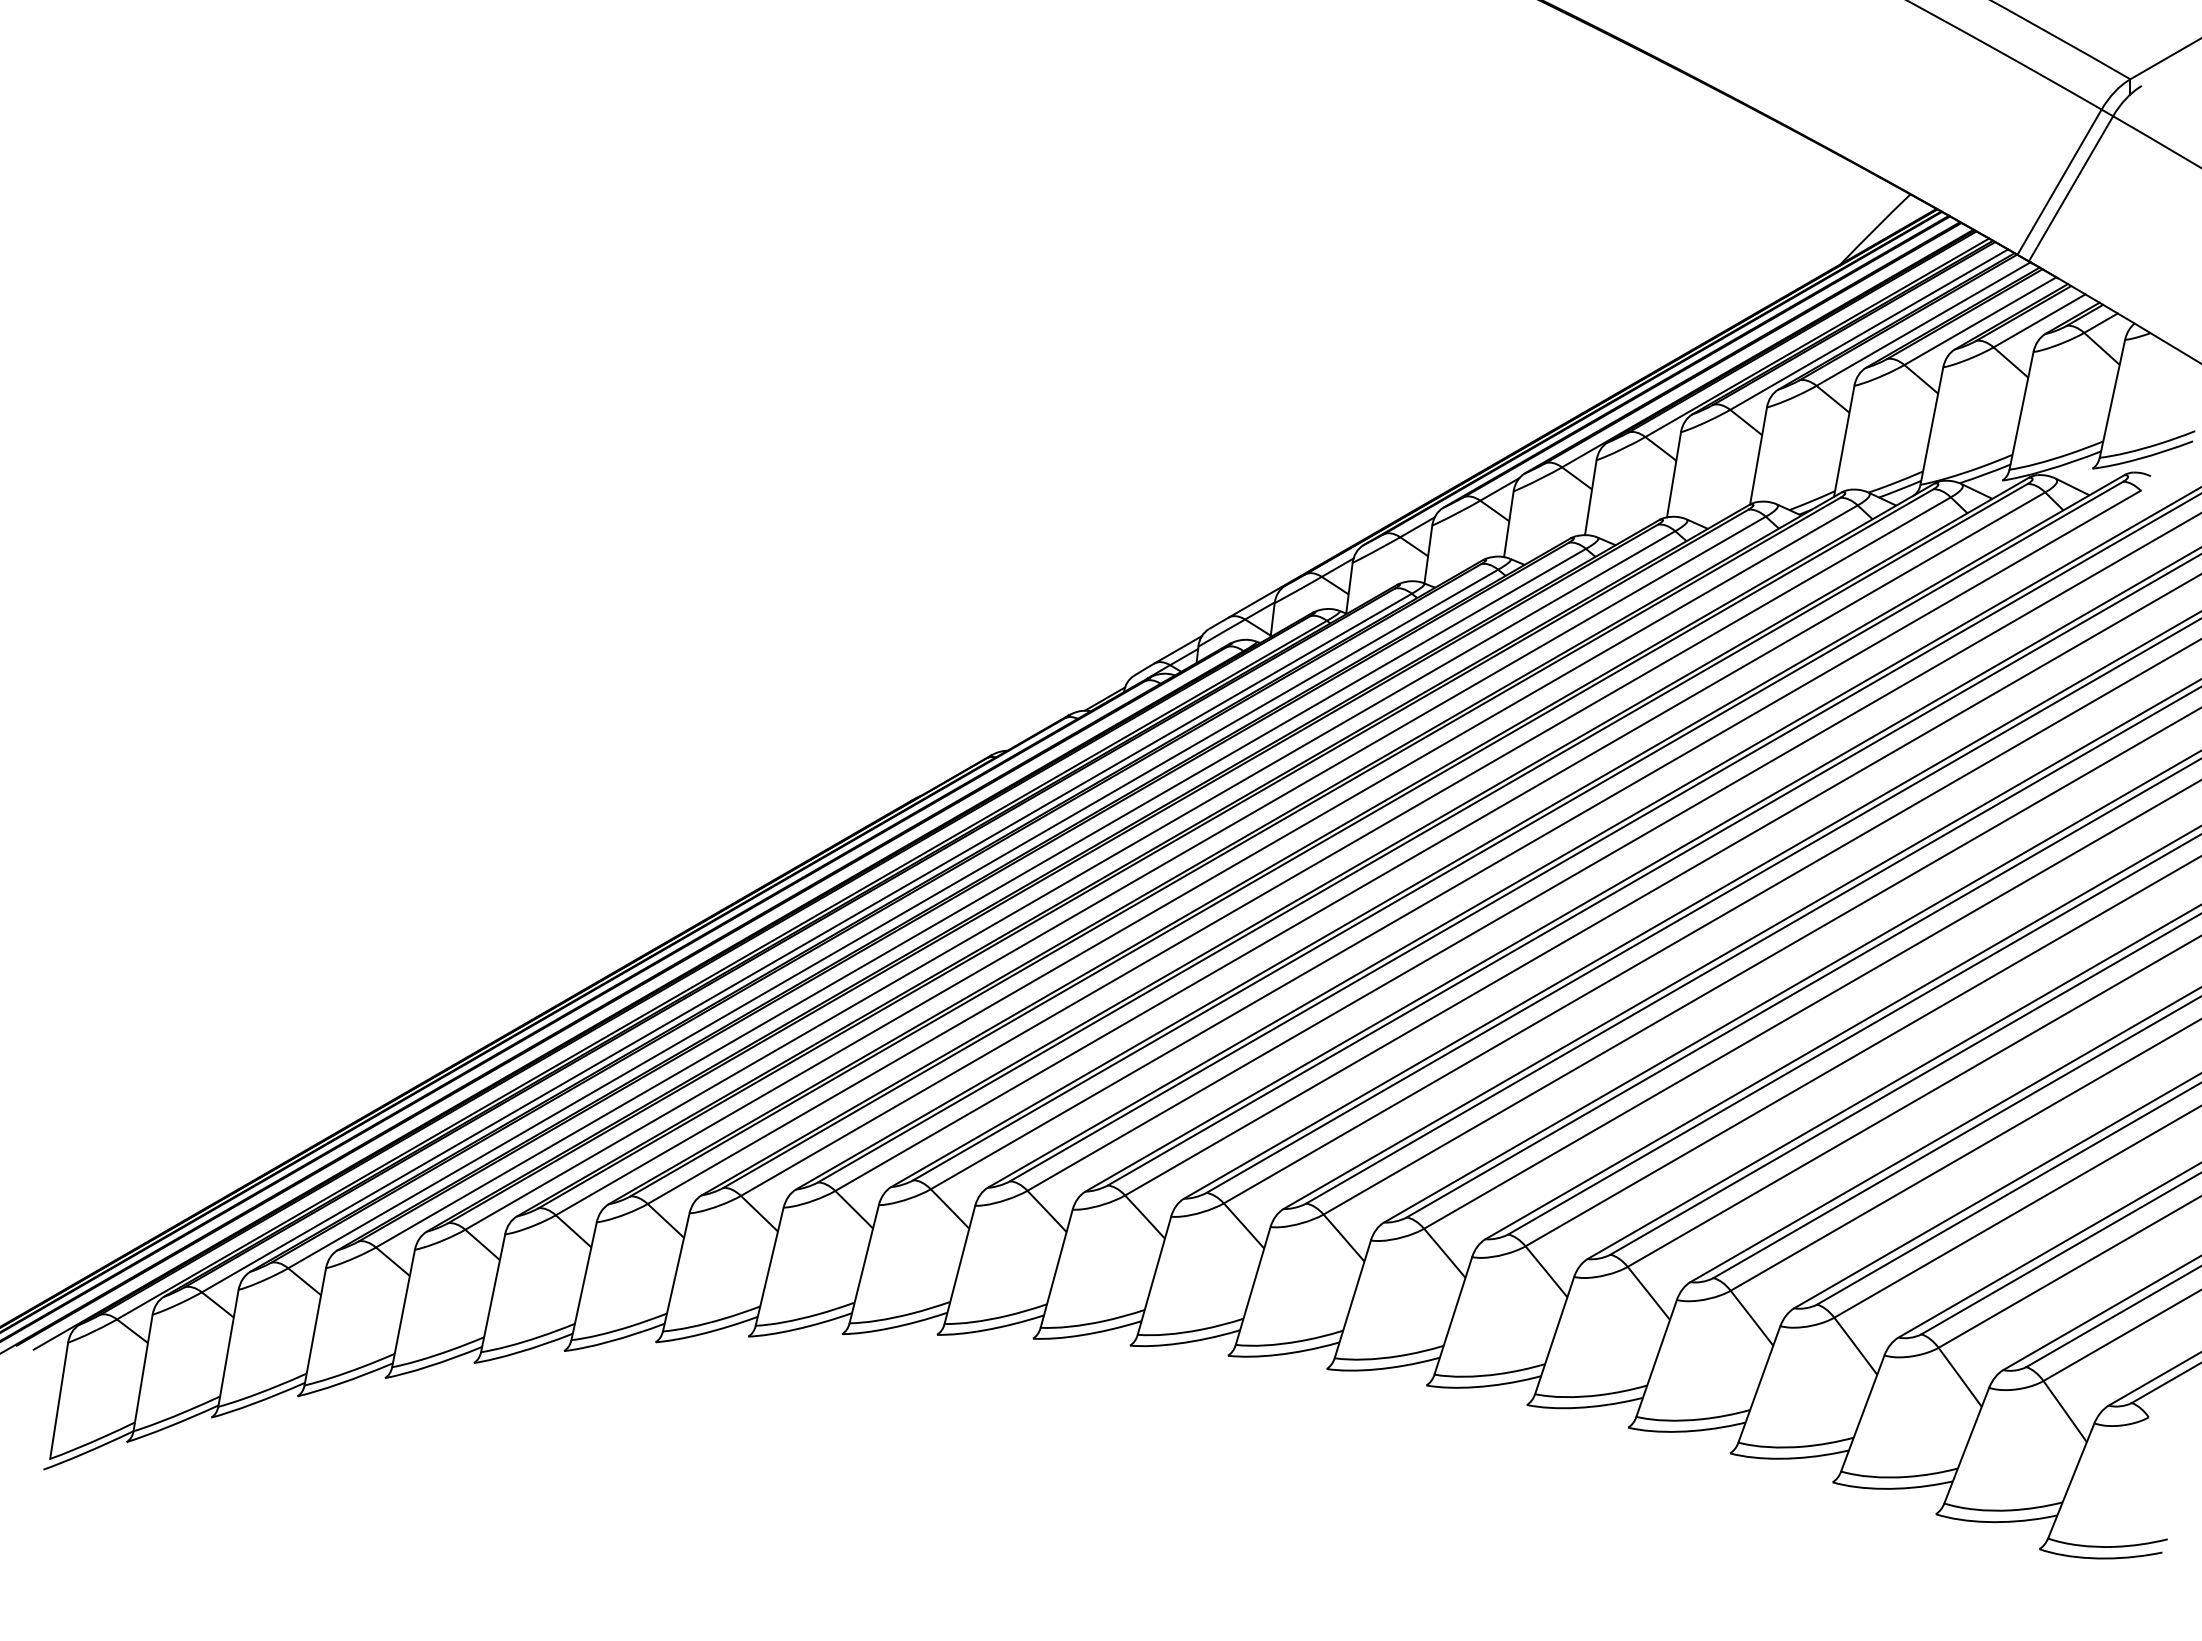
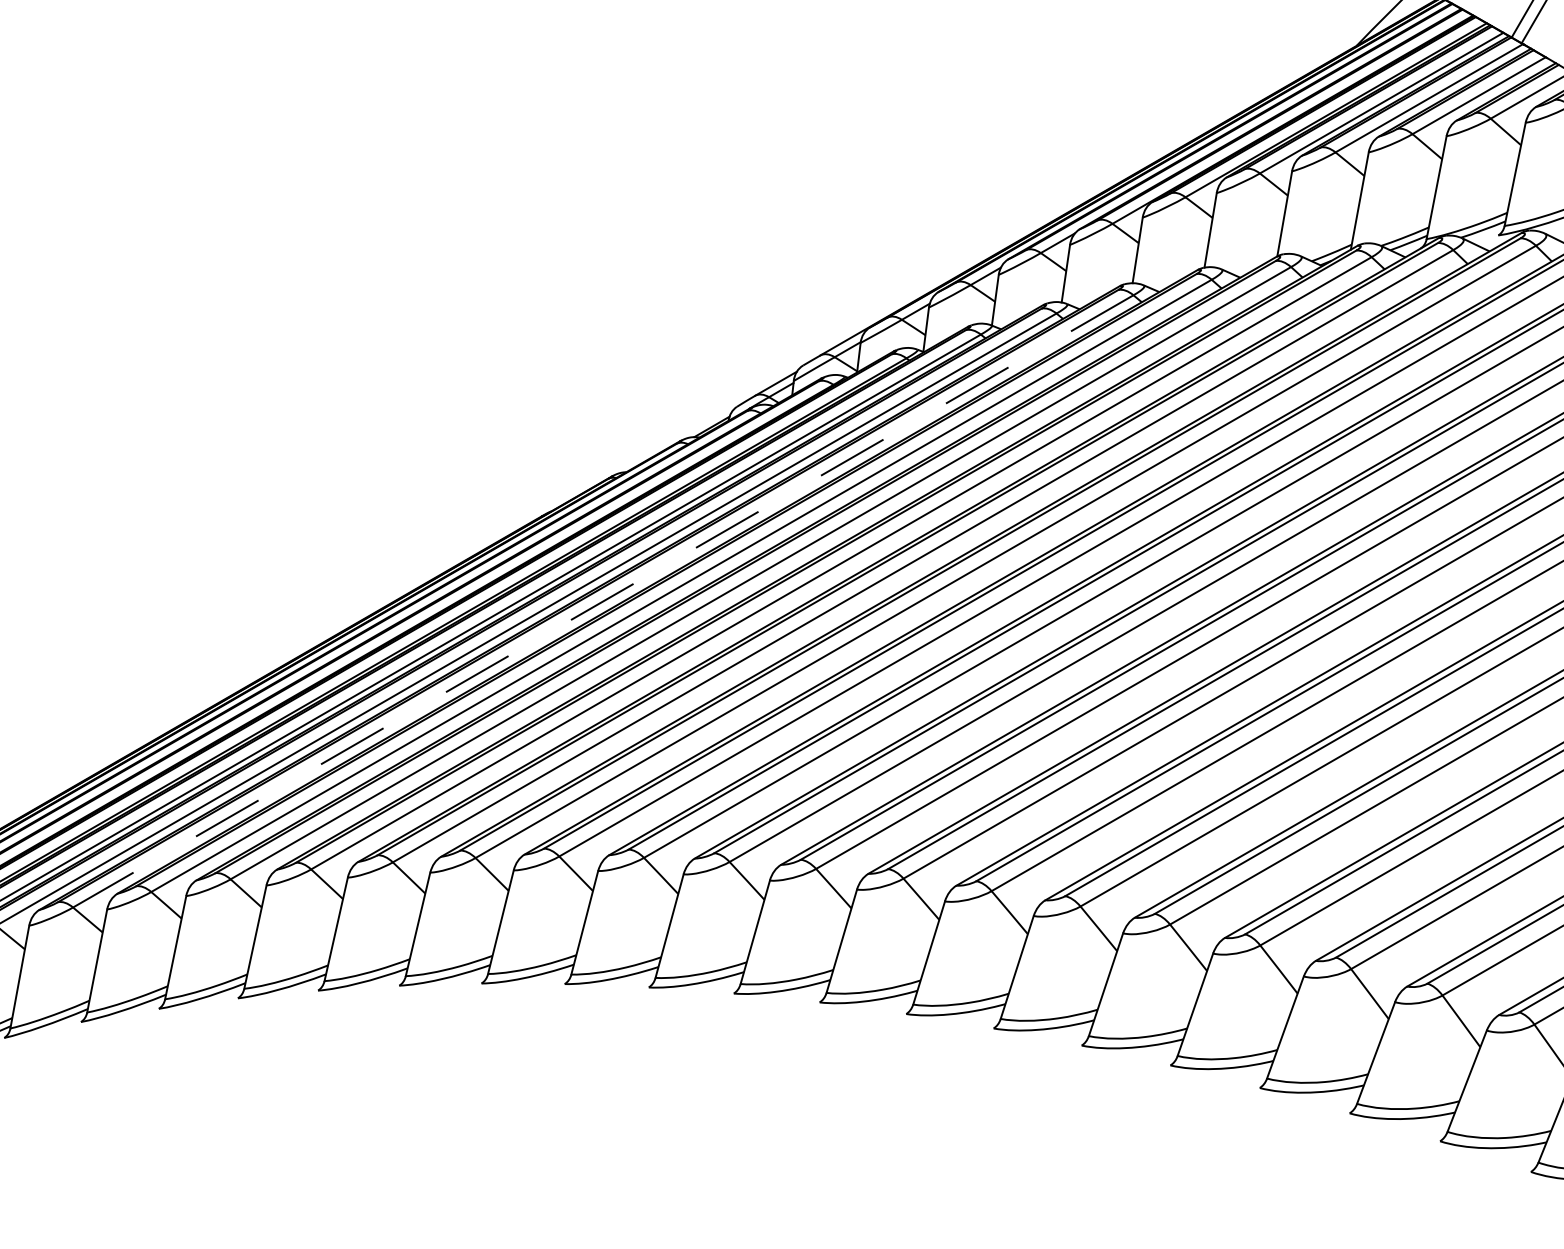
line: (981, 898) -> (603, 601), solid -> dashed

